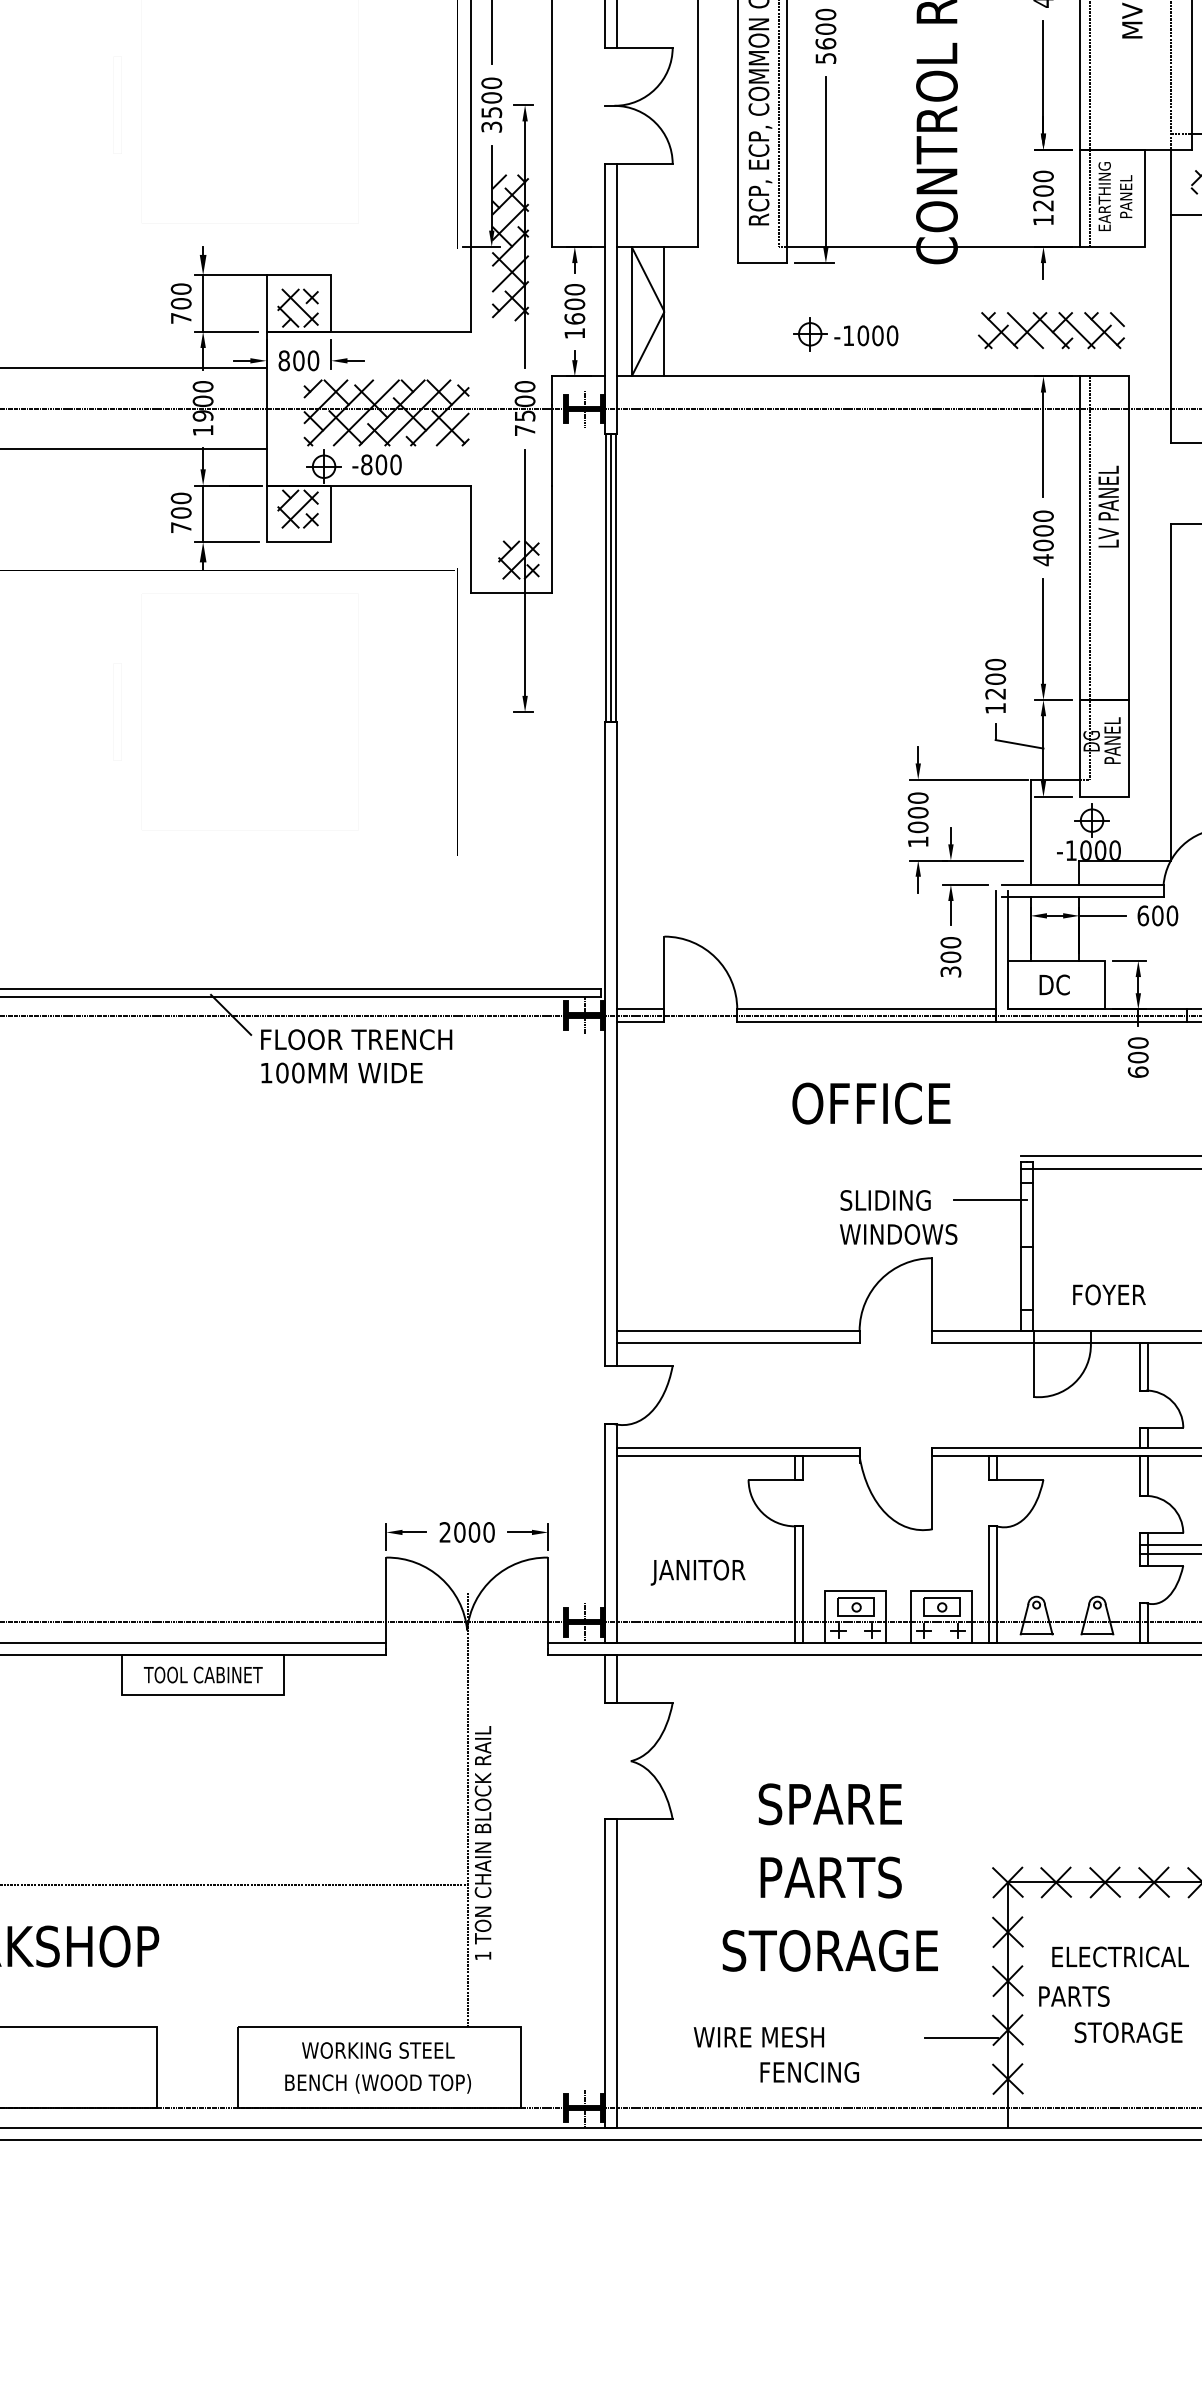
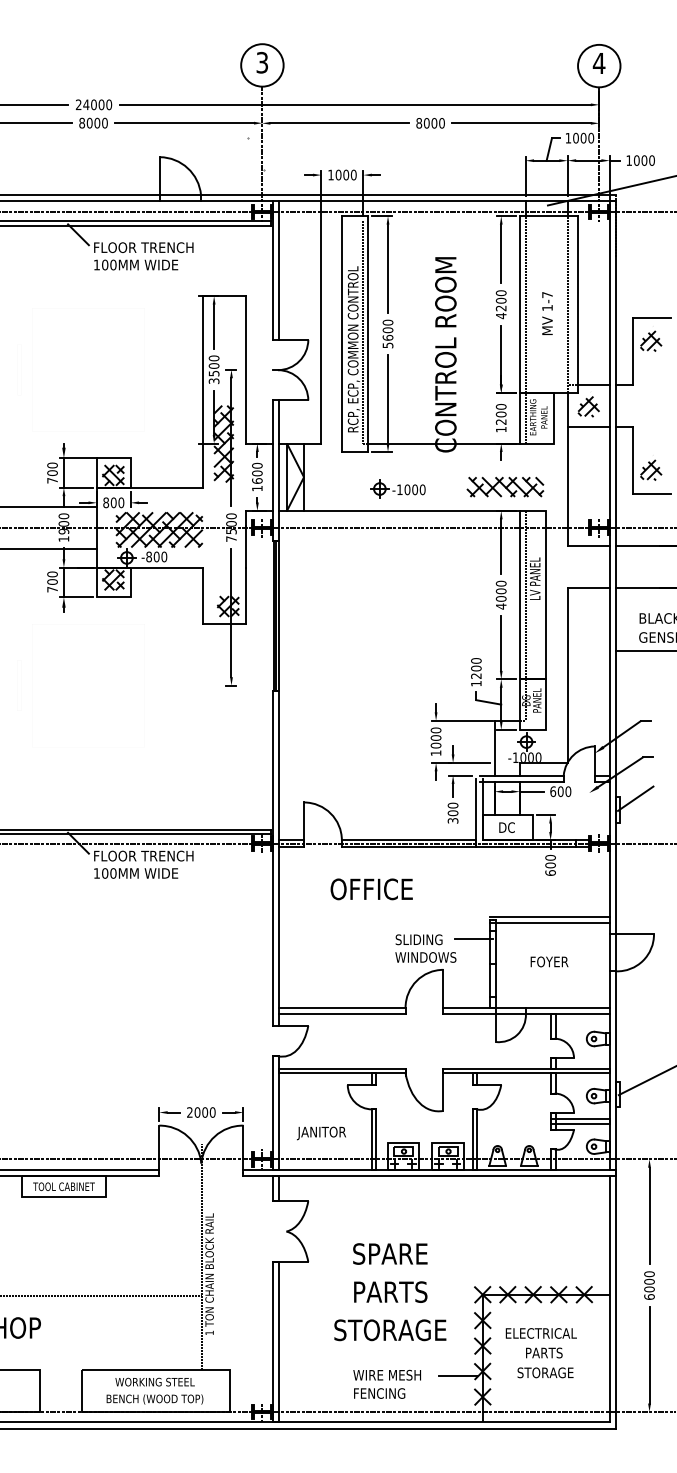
text: (871, 1103) -> (371, 889), moved
text: (1109, 1294) -> (549, 961), moved
text: (1074, 1995) -> (544, 1352), moved
text: (757, 2035) -> (386, 1374), moved

